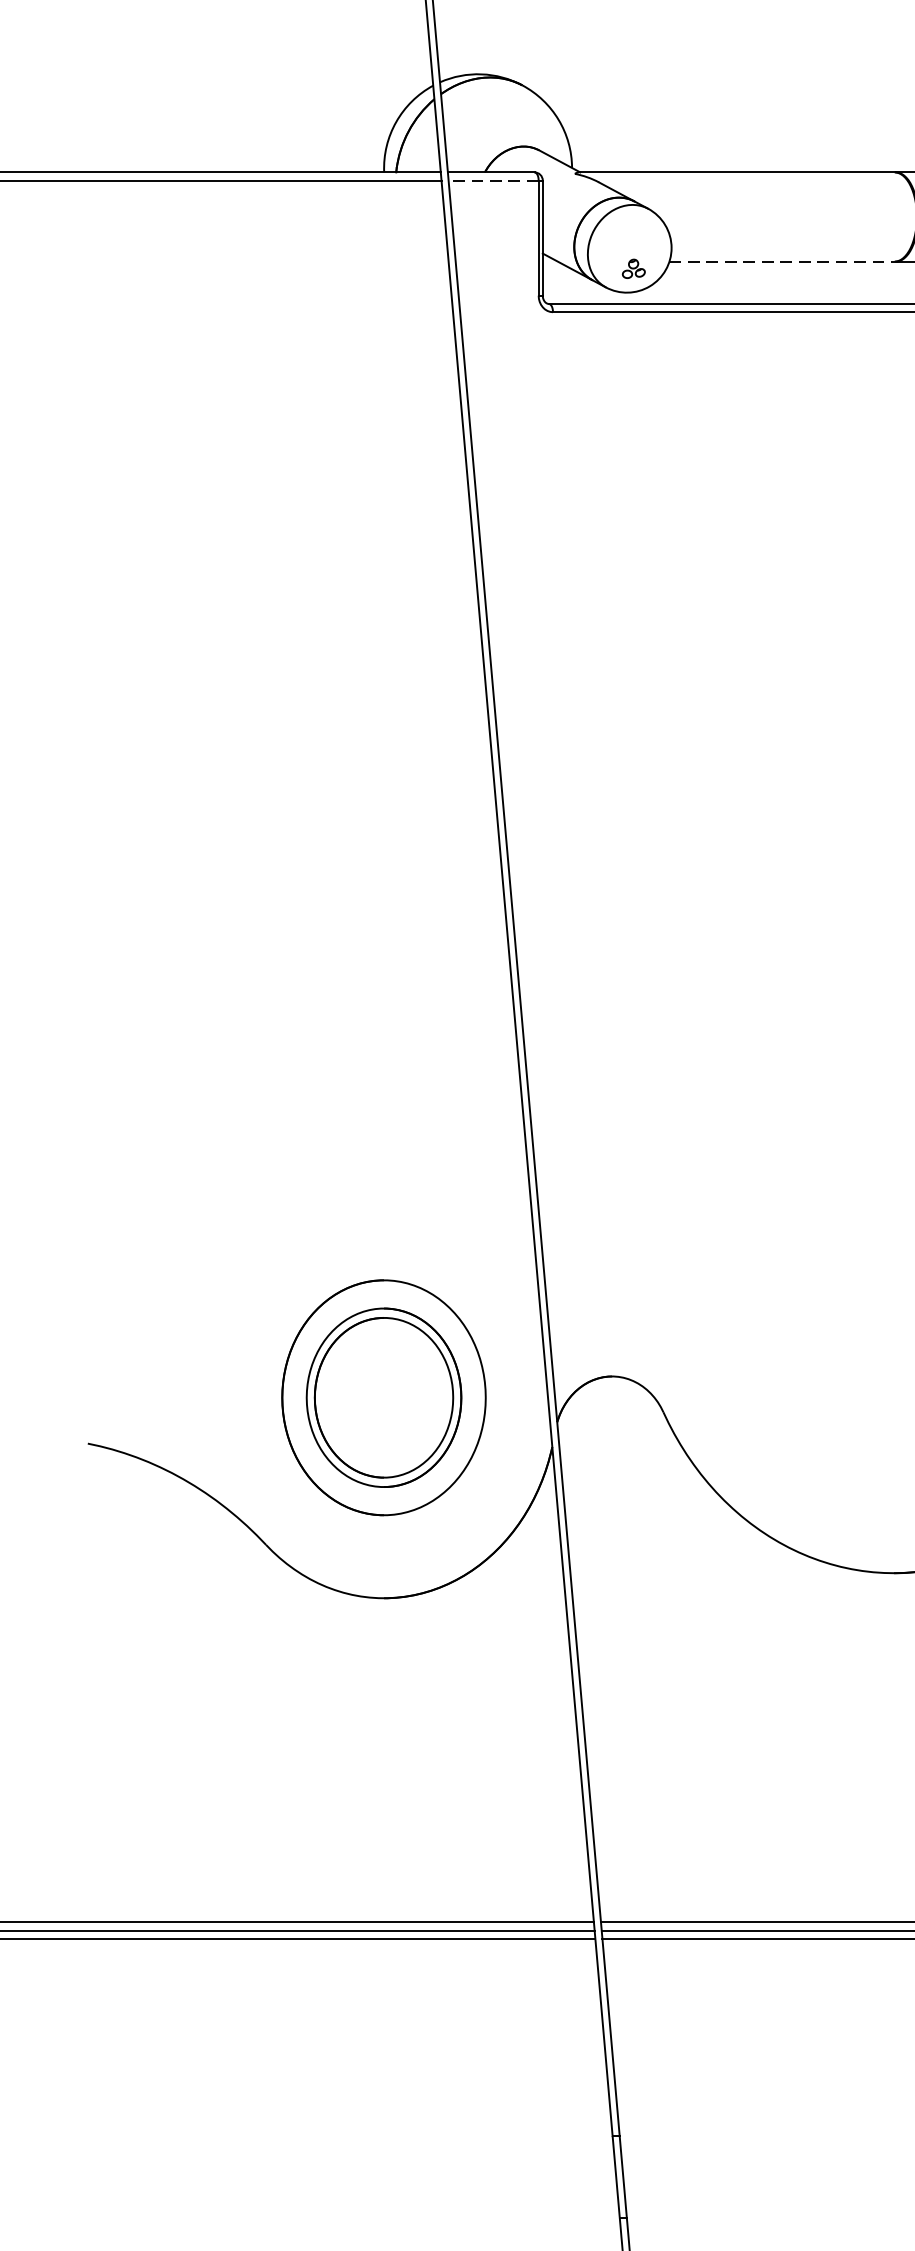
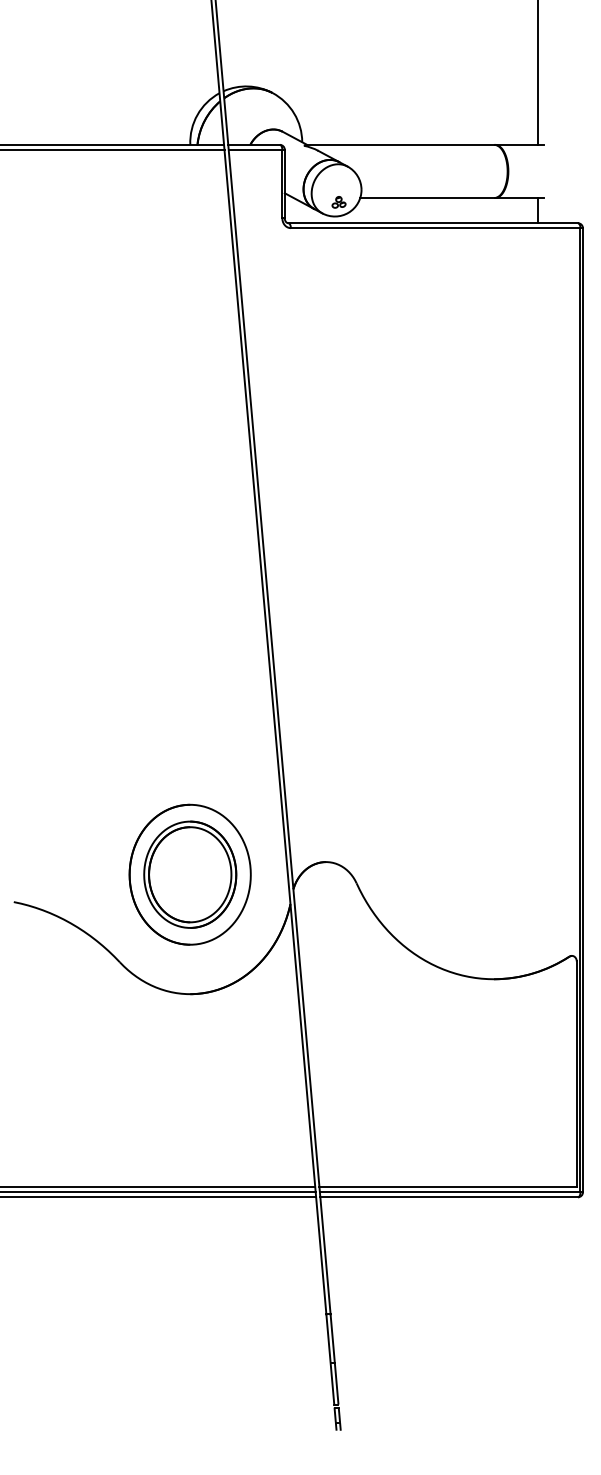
line: (493, 180) -> (255, 149), dashed -> solid
line: (782, 262) -> (427, 198), dashed -> solid

